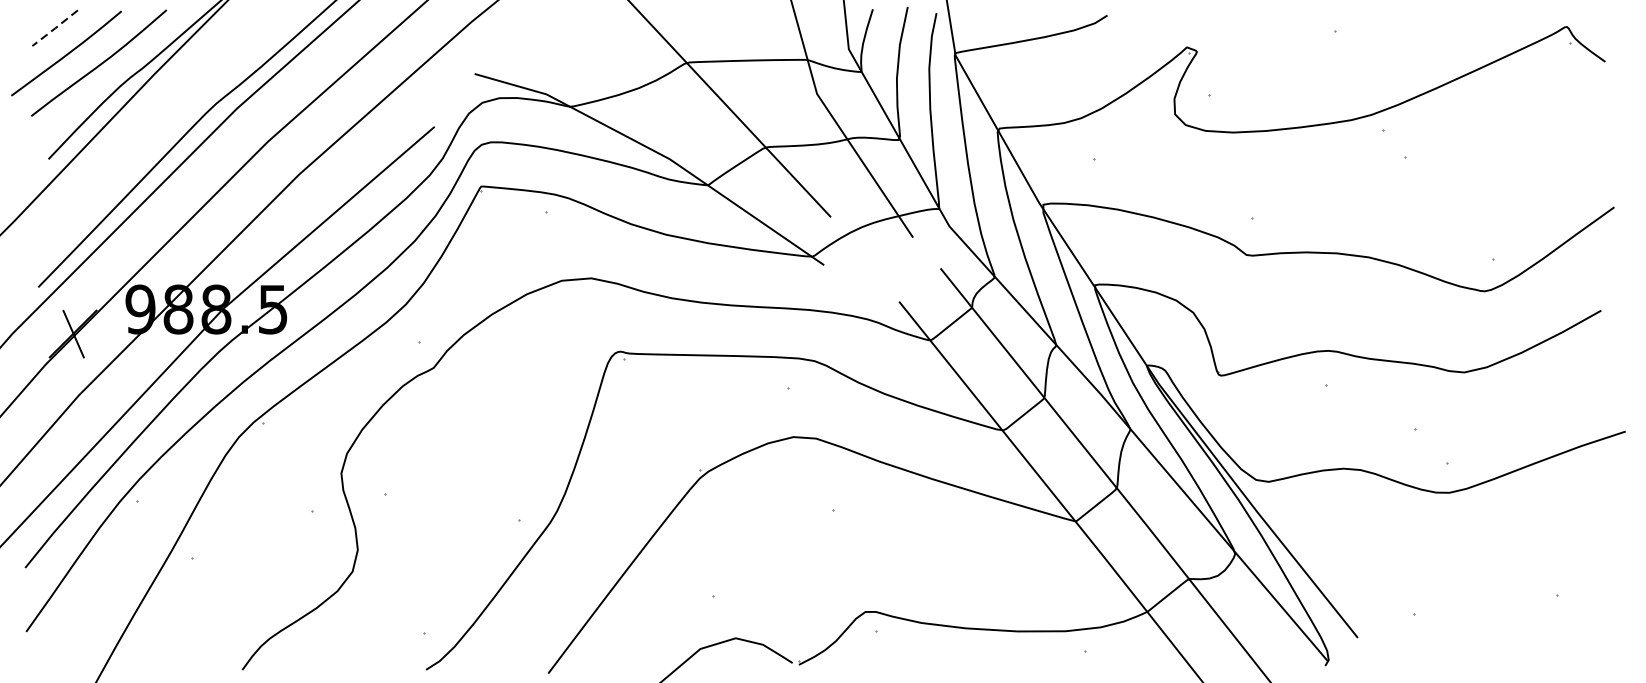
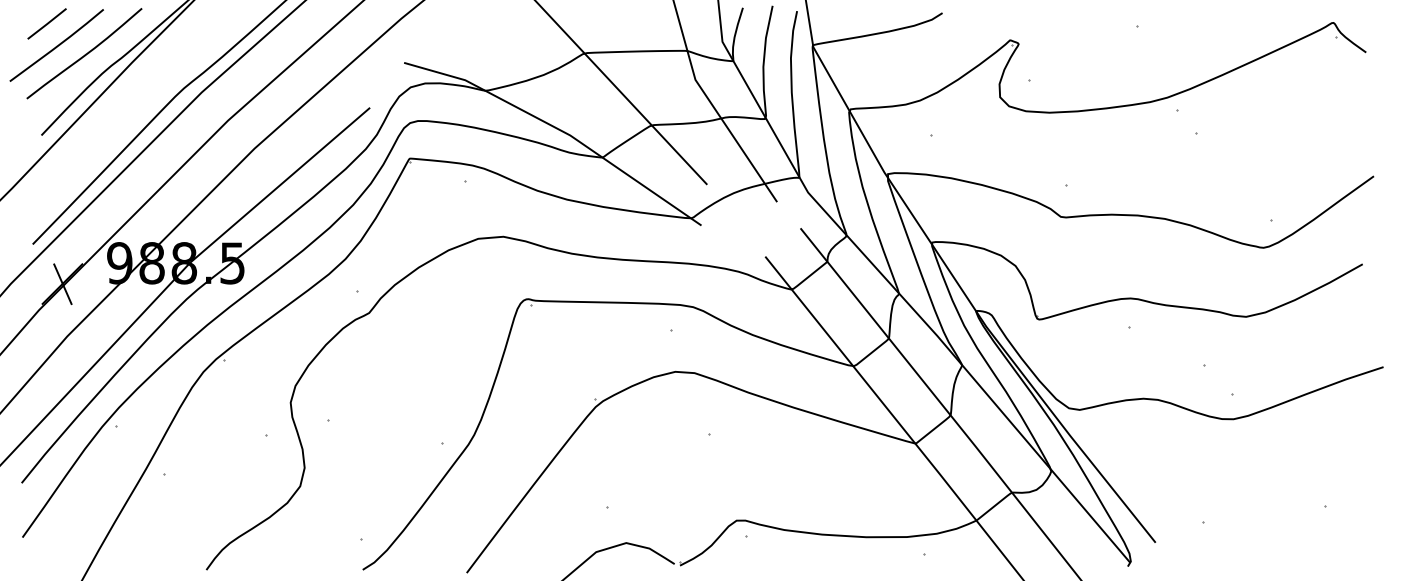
line: (55, 28) -> (47, 24), dashed -> solid

